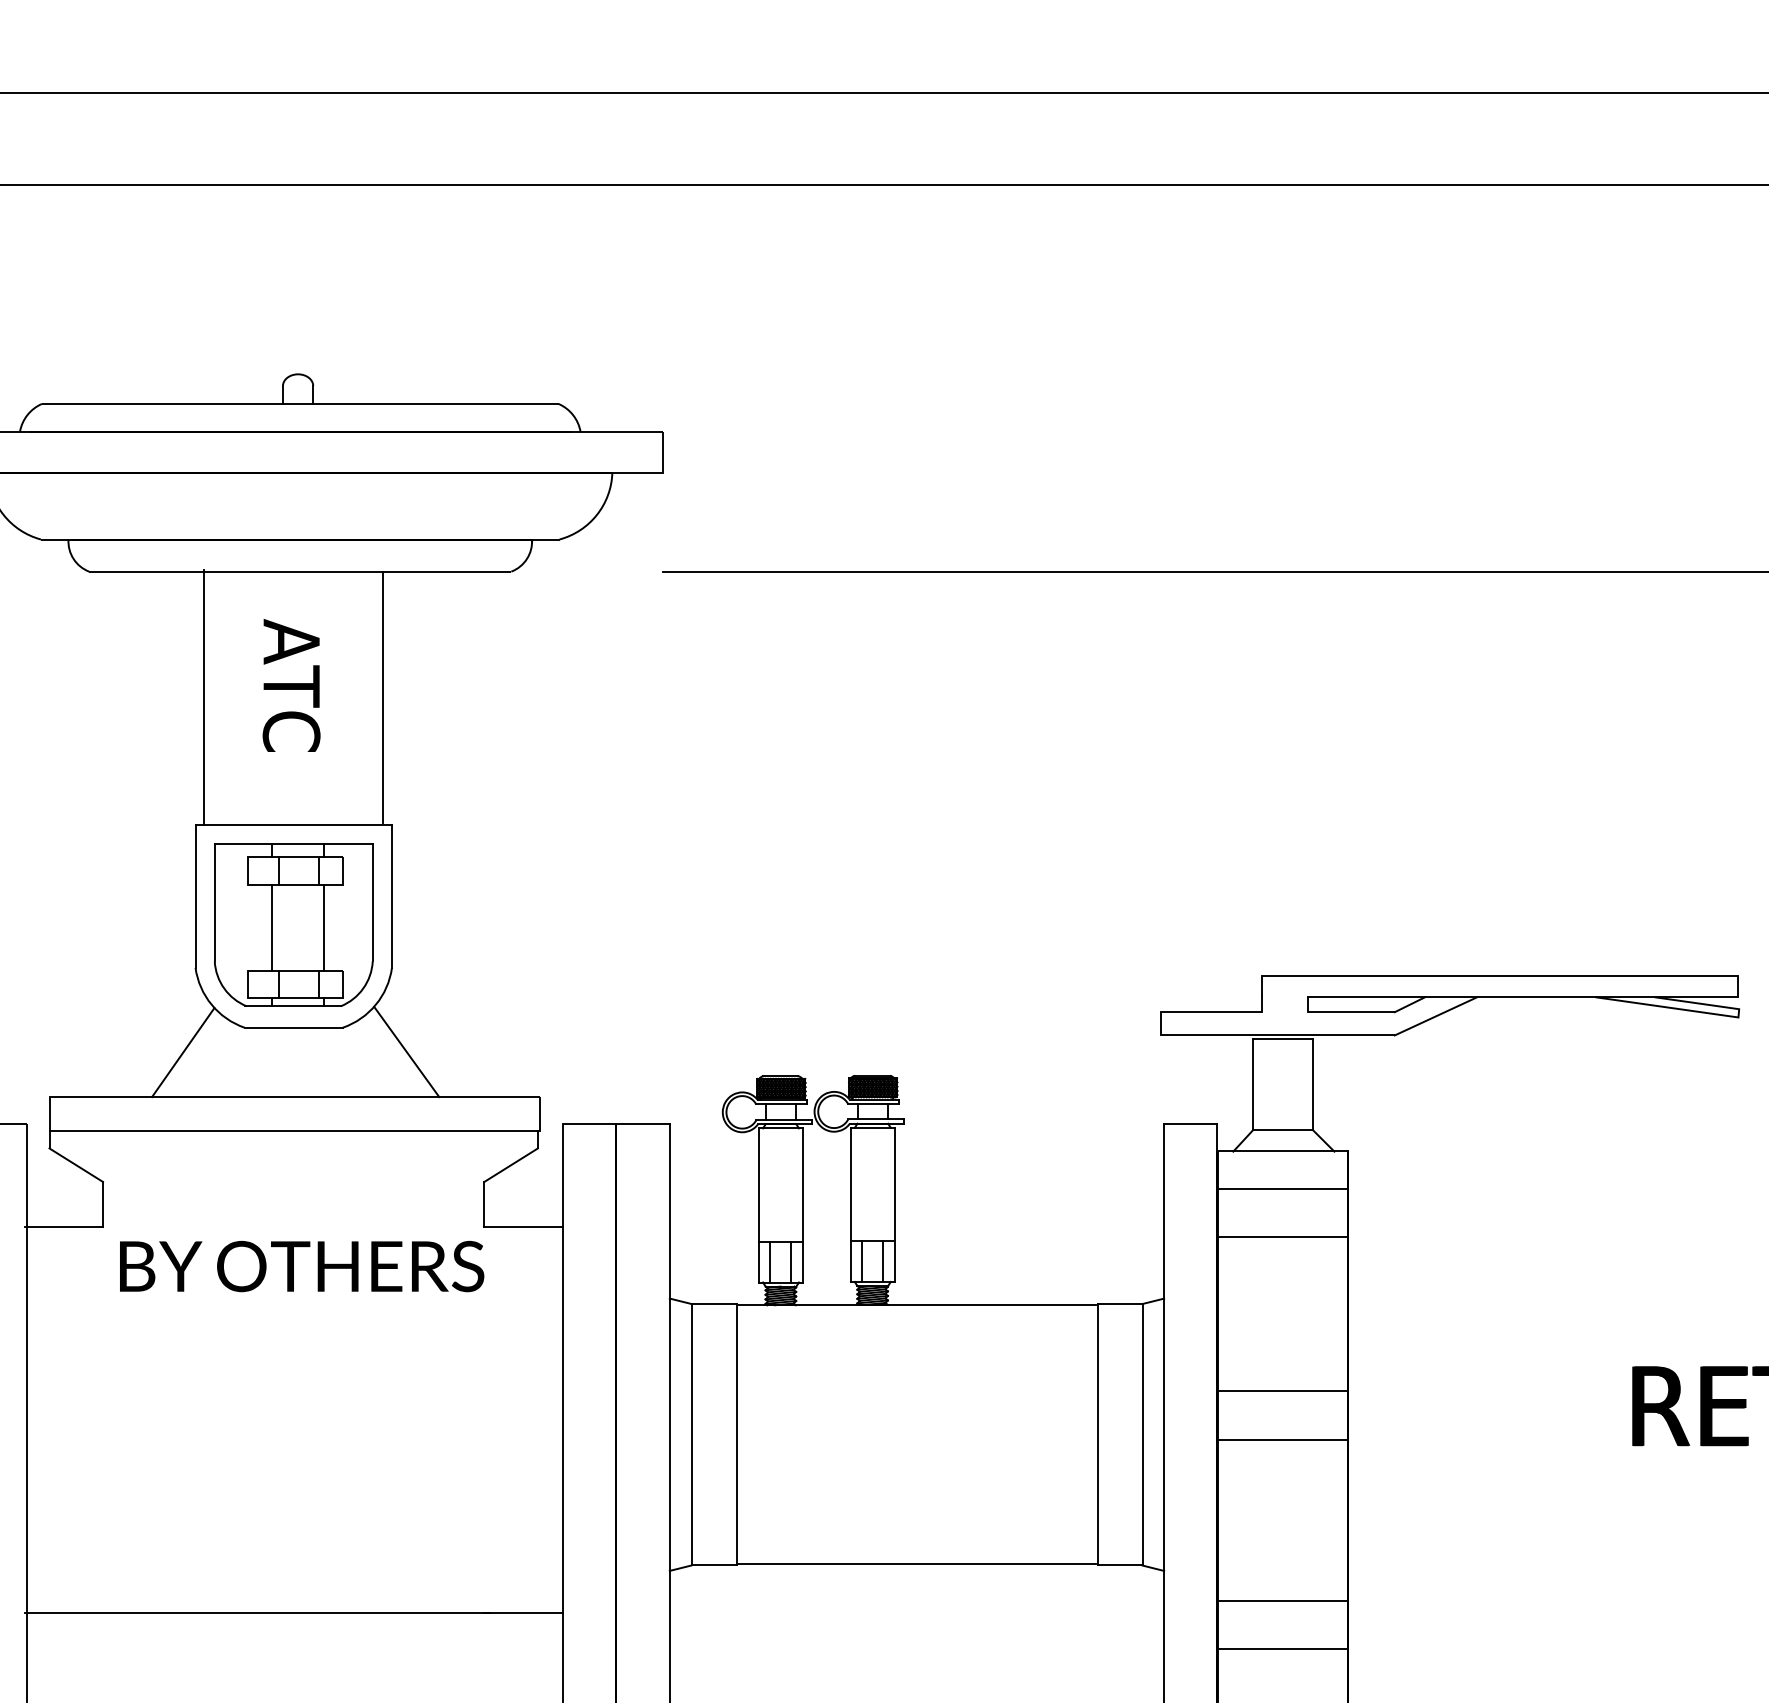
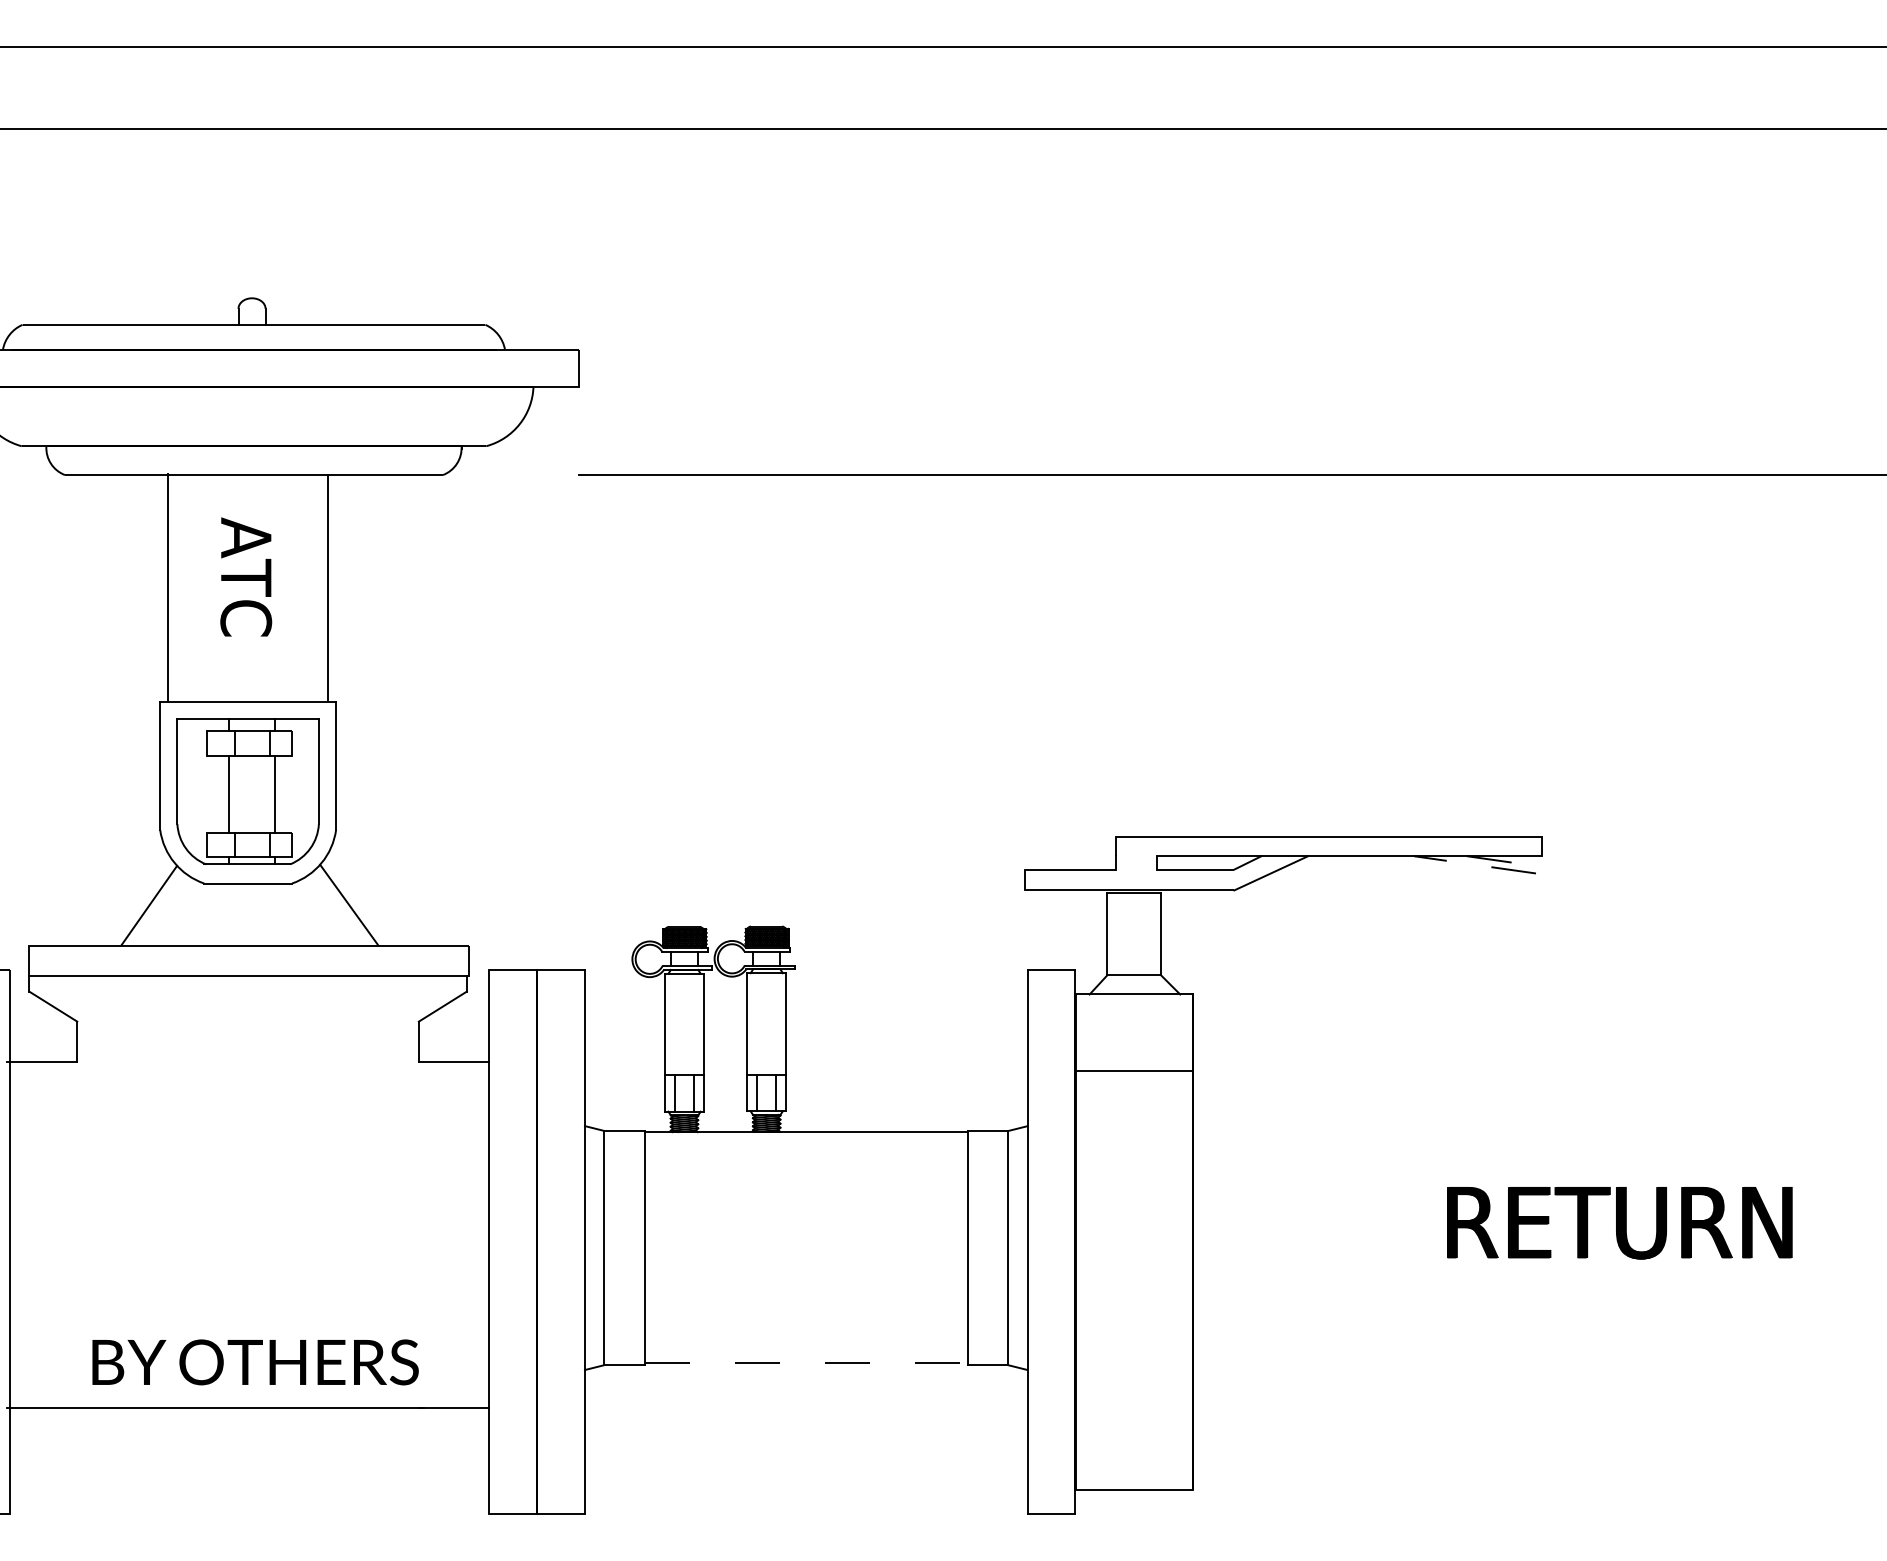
line: (1714, 1014) -> (1520, 871), solid -> dashed
line: (1282, 1188) -> (1133, 1027), removed
text: (301, 1266) -> (255, 1362), moved
line: (1282, 1391) -> (1133, 1209), removed
line: (1282, 1439) -> (1133, 1252), removed
line: (917, 1563) -> (806, 1363), solid -> dashed
line: (1282, 1600) -> (1133, 1396), removed
line: (1282, 1649) -> (1133, 1440), removed

